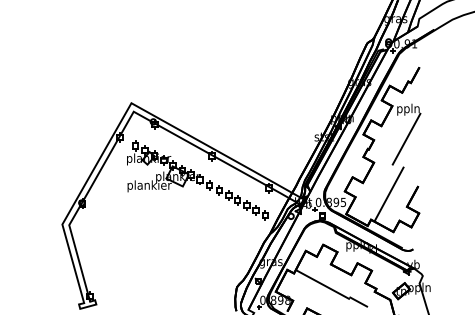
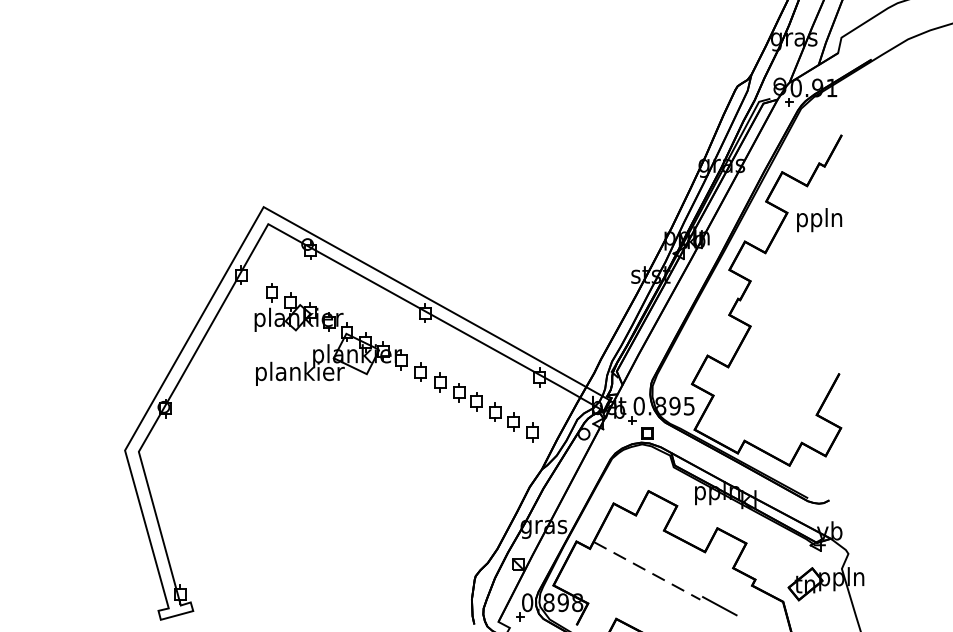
line: (406, 138) -> (815, 277), removed
line: (388, 194) -> (779, 390), removed
line: (323, 284) -> (649, 570), solid -> dashed

